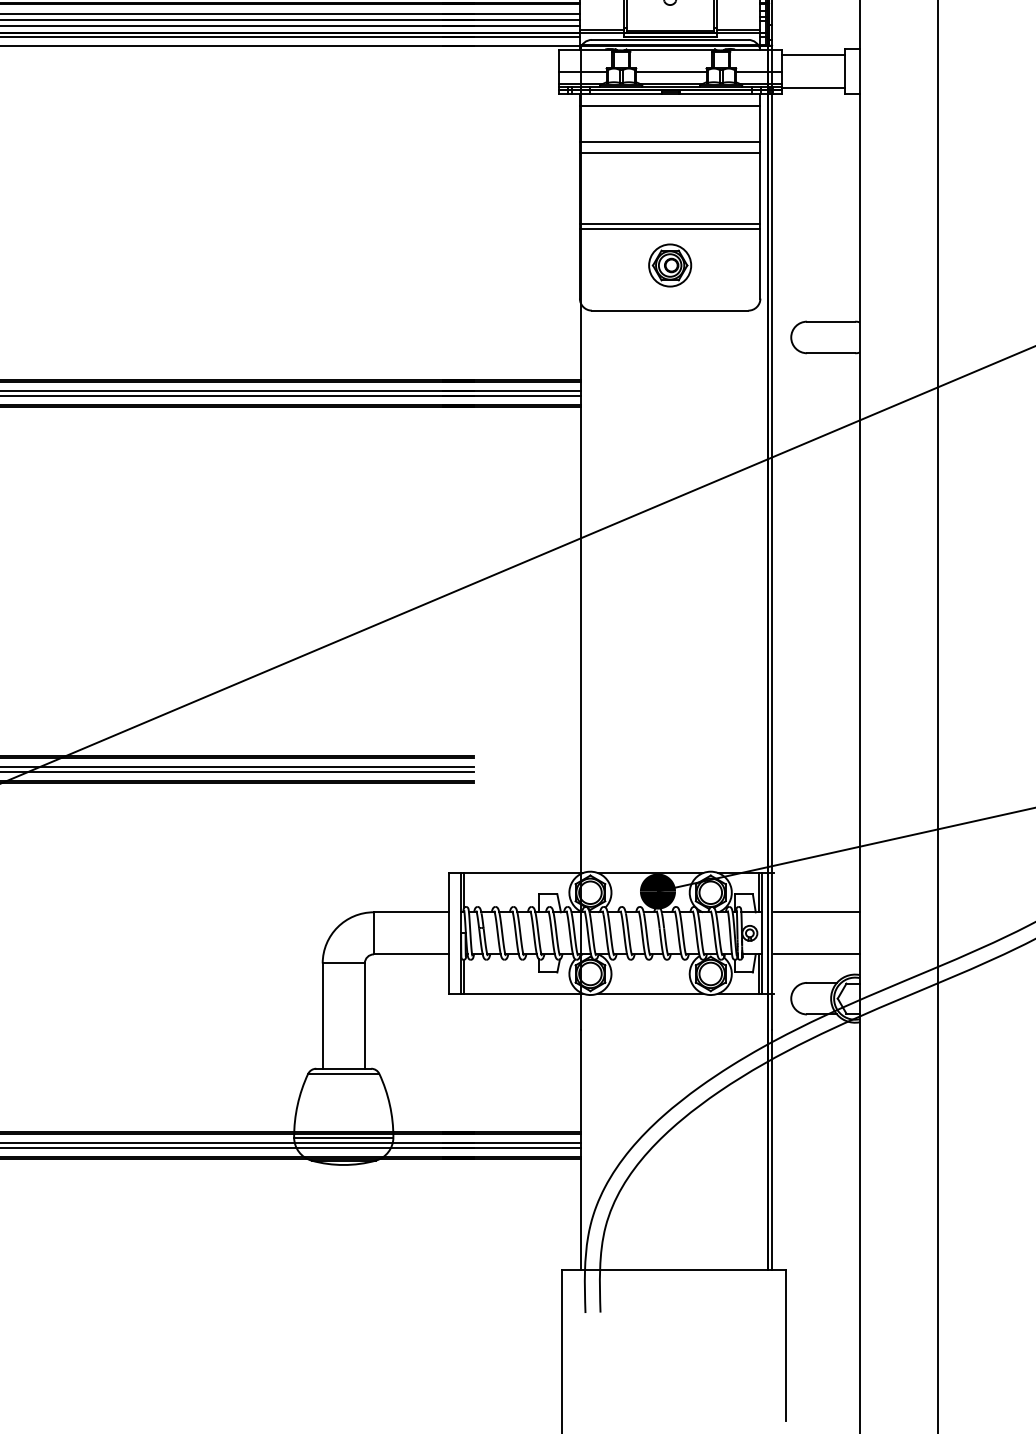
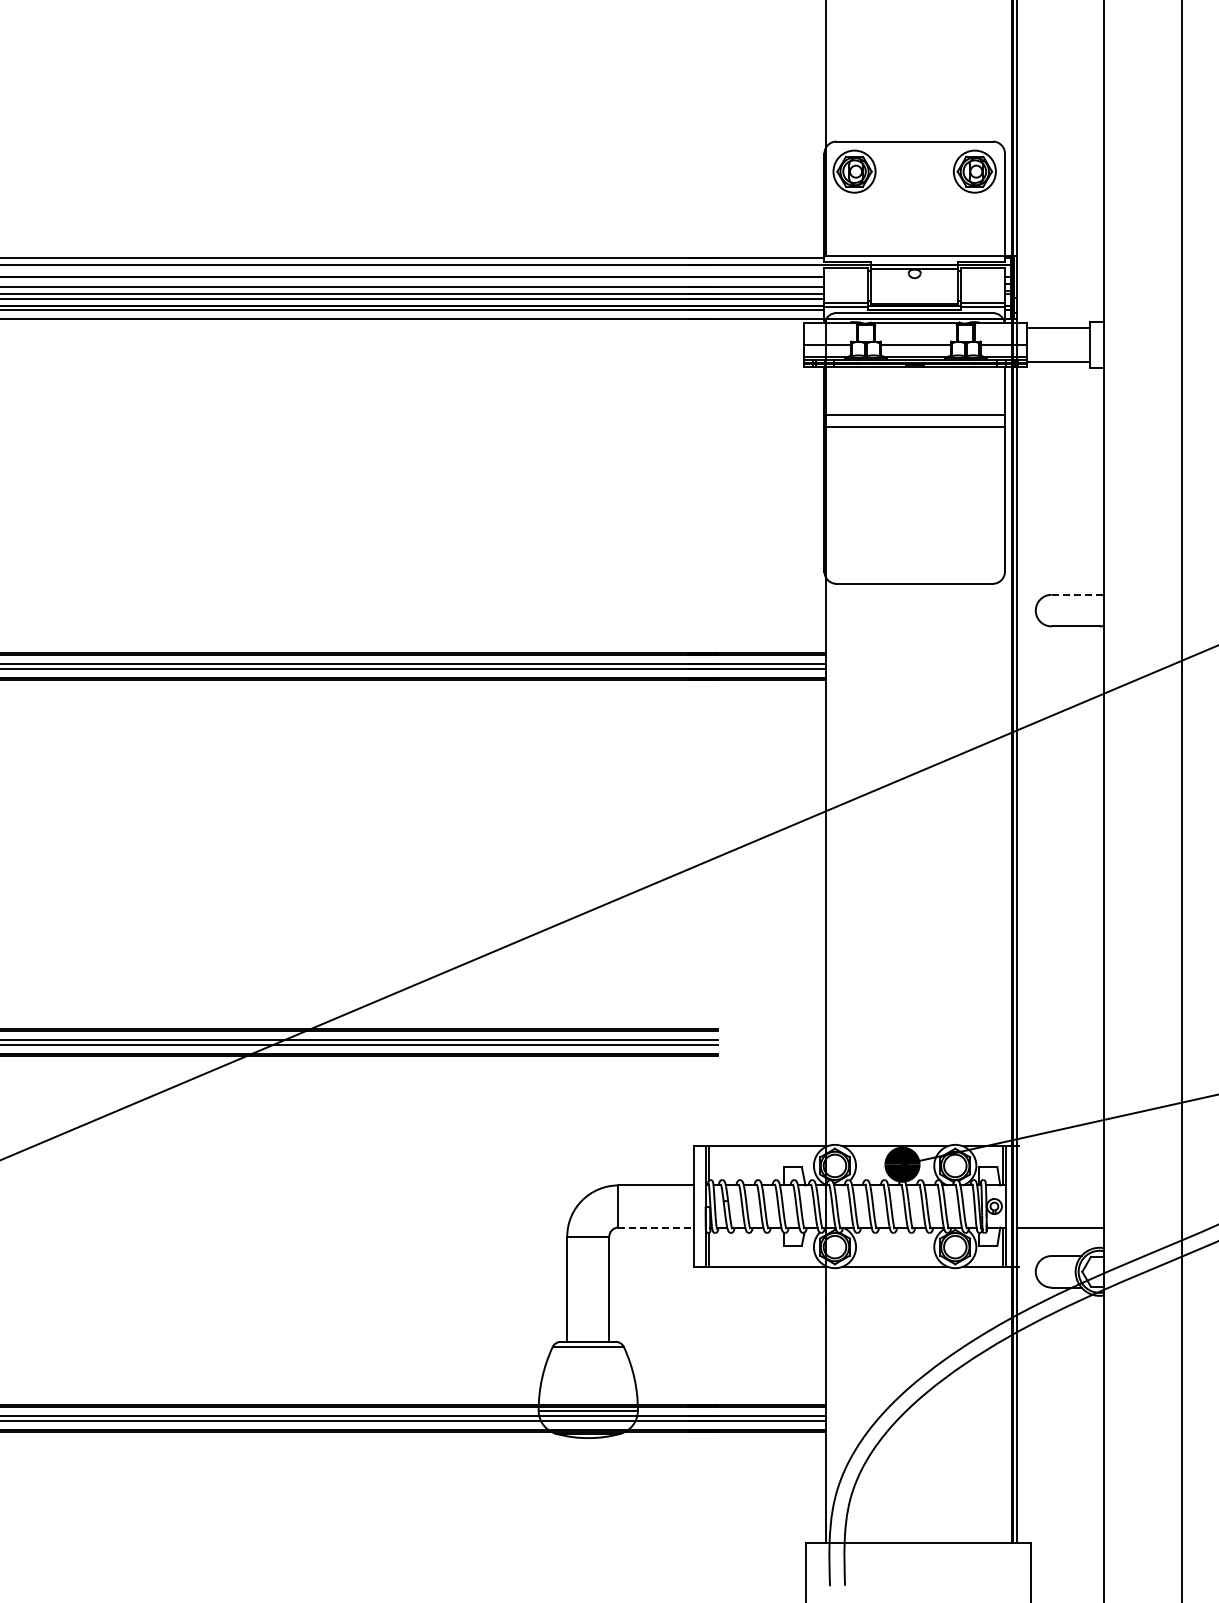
line: (669, 106) -> (914, 379), removed
line: (669, 223) -> (914, 496), removed
line: (669, 229) -> (914, 502), removed
part: (669, 265) -> (914, 538), removed
line: (831, 321) -> (1076, 594), solid -> dashed
line: (816, 912) -> (1061, 1185), removed
line: (410, 954) -> (655, 1227), solid -> dashed

